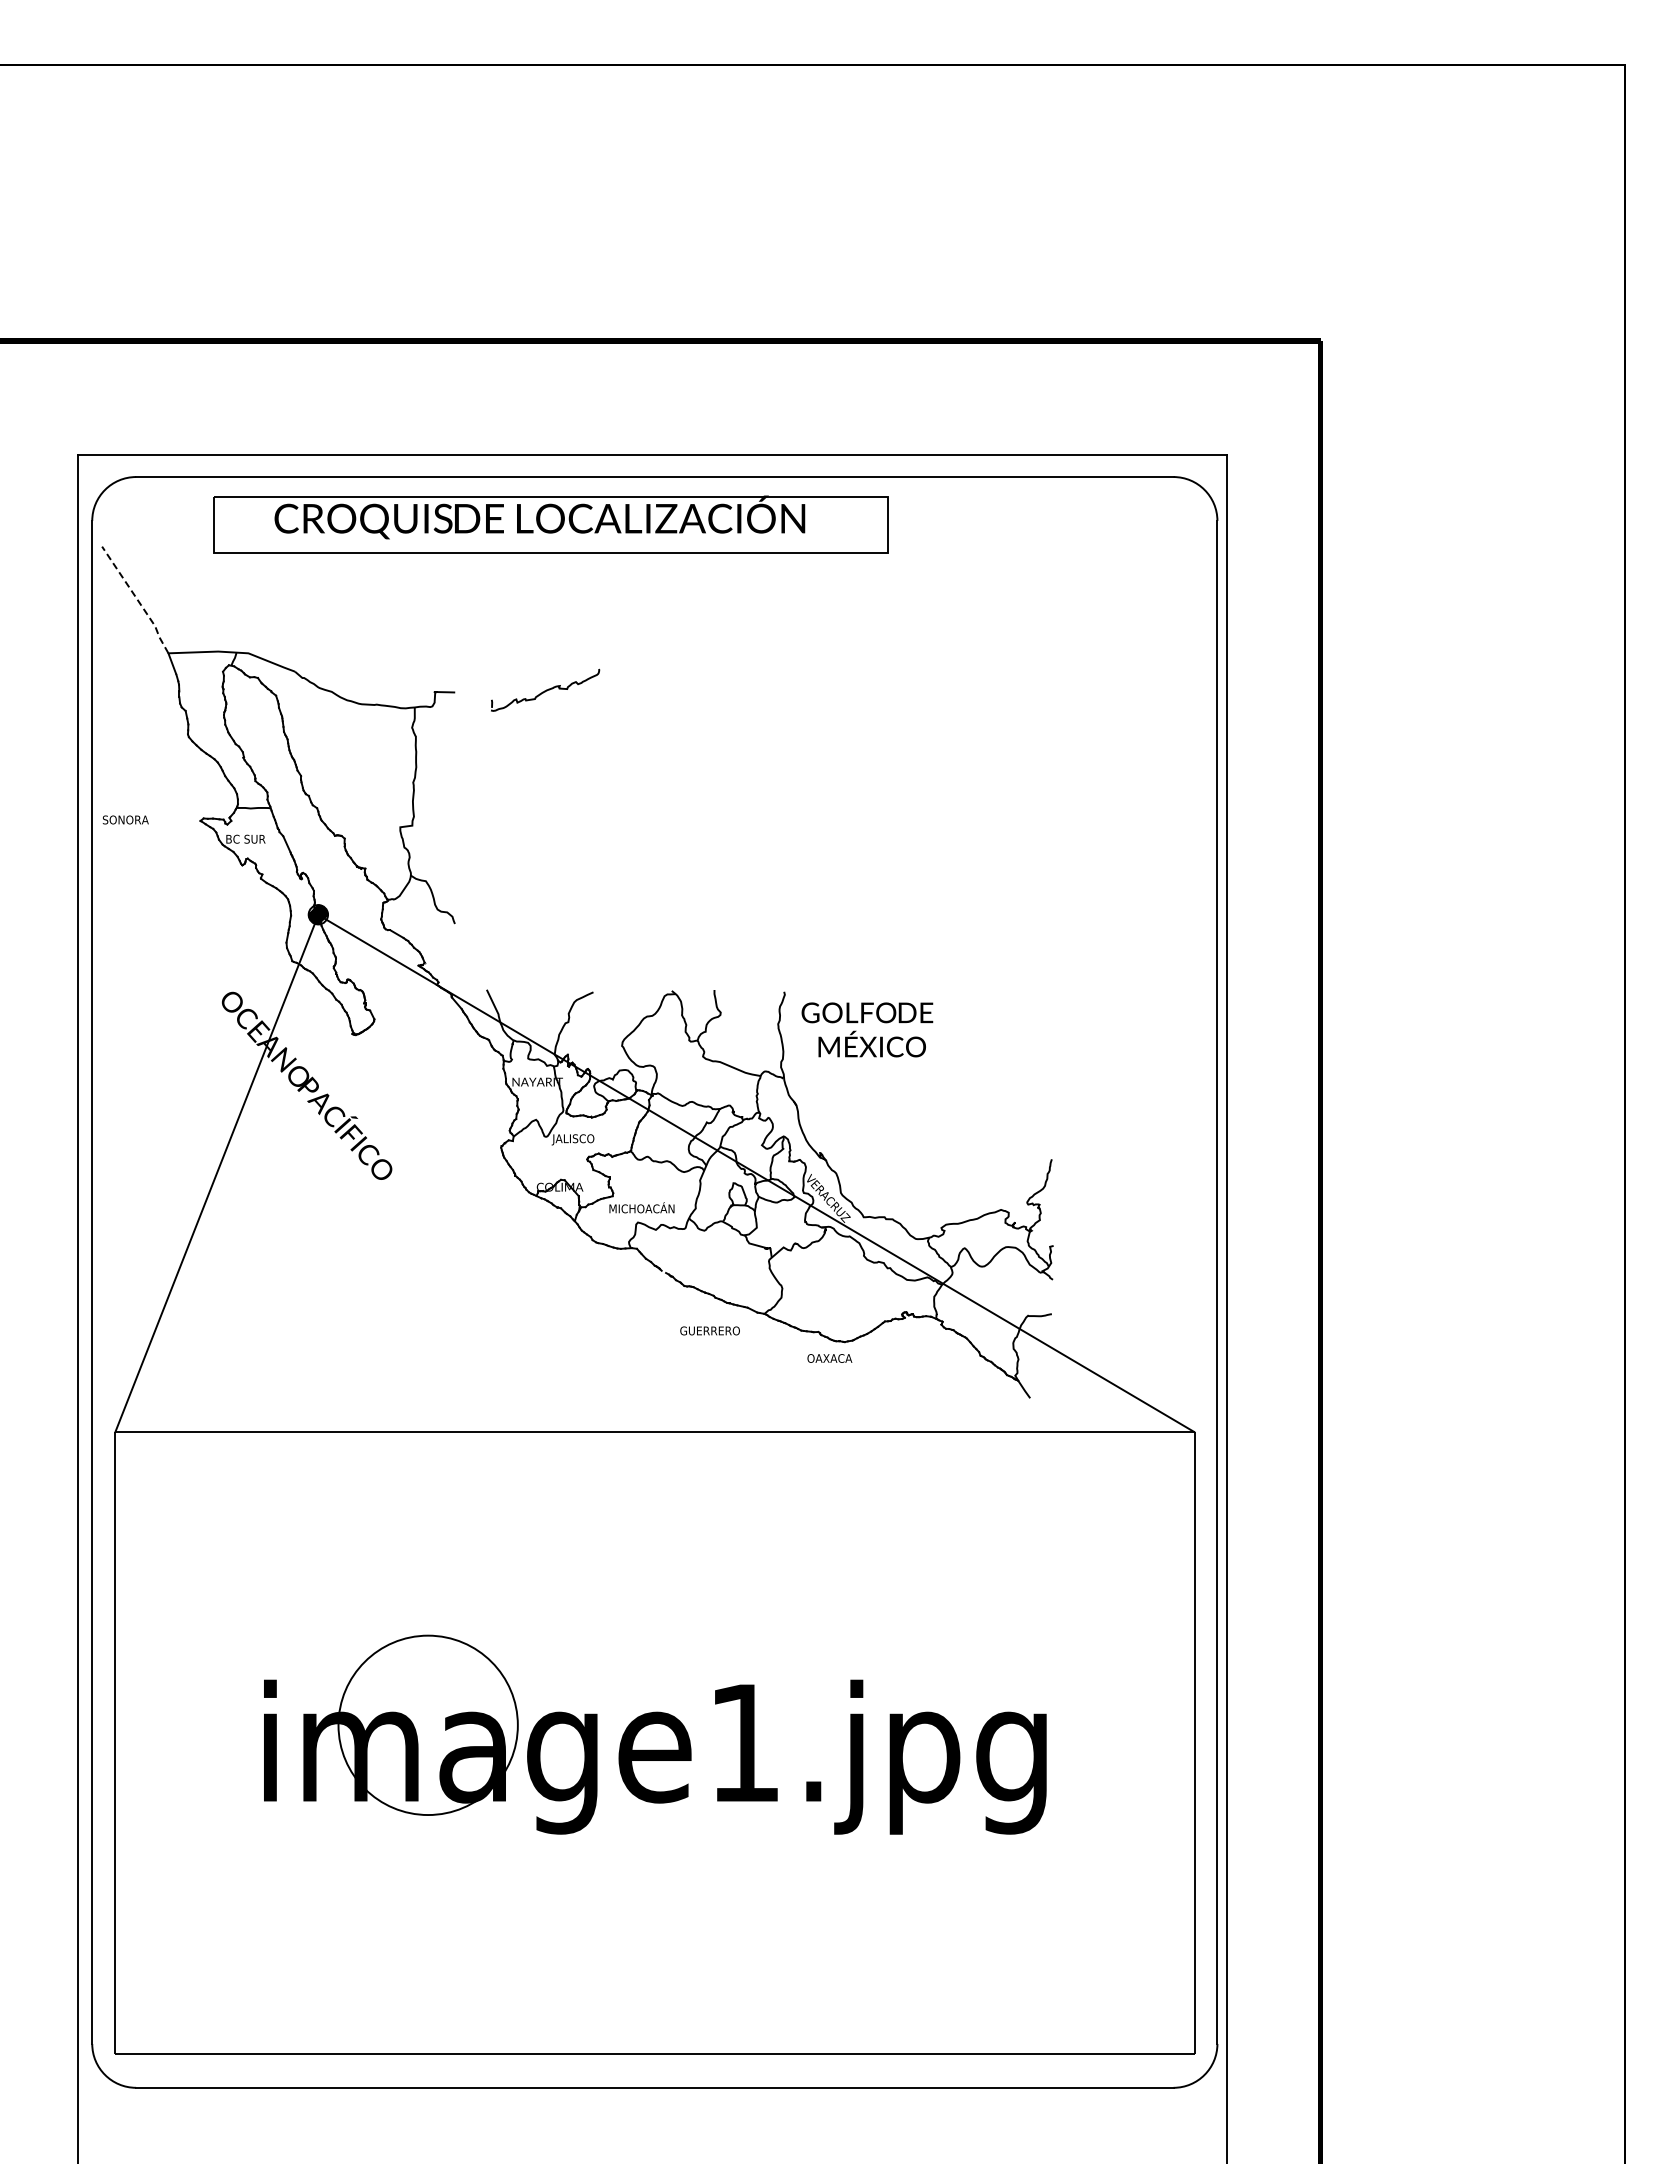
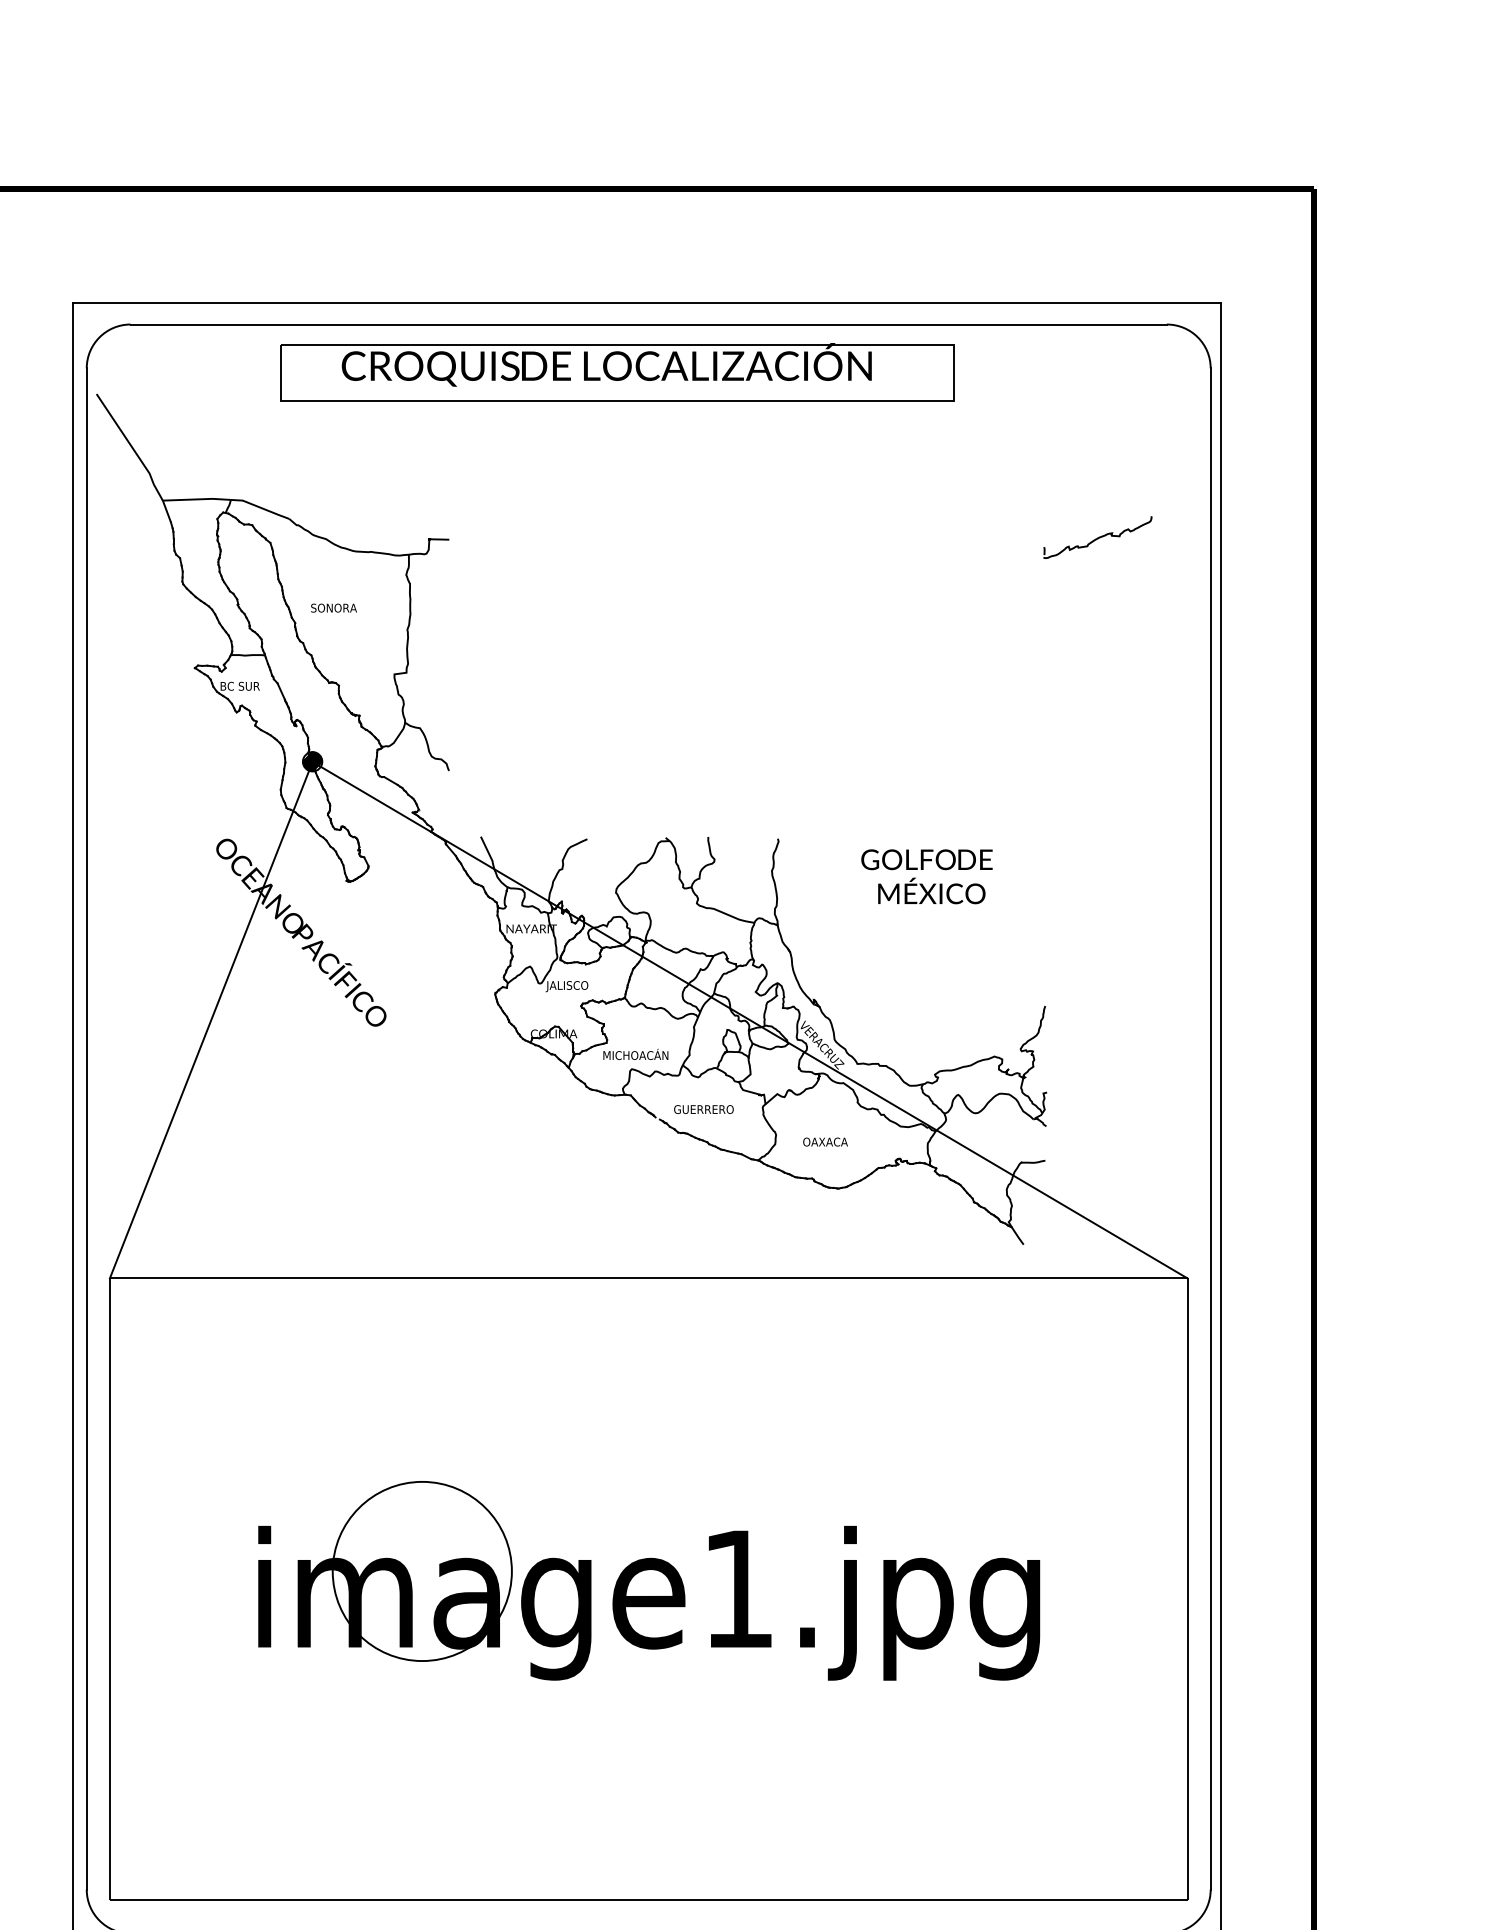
part: (550, 524) -> (617, 371), moved
line: (137, 599) -> (131, 446), dashed -> solid
part: (545, 689) -> (1097, 536), moved
text: (125, 819) -> (333, 607), moved
text: (867, 1029) -> (927, 876), moved
text: (709, 1330) -> (703, 1109), moved
text: (829, 1358) -> (825, 1142), moved

